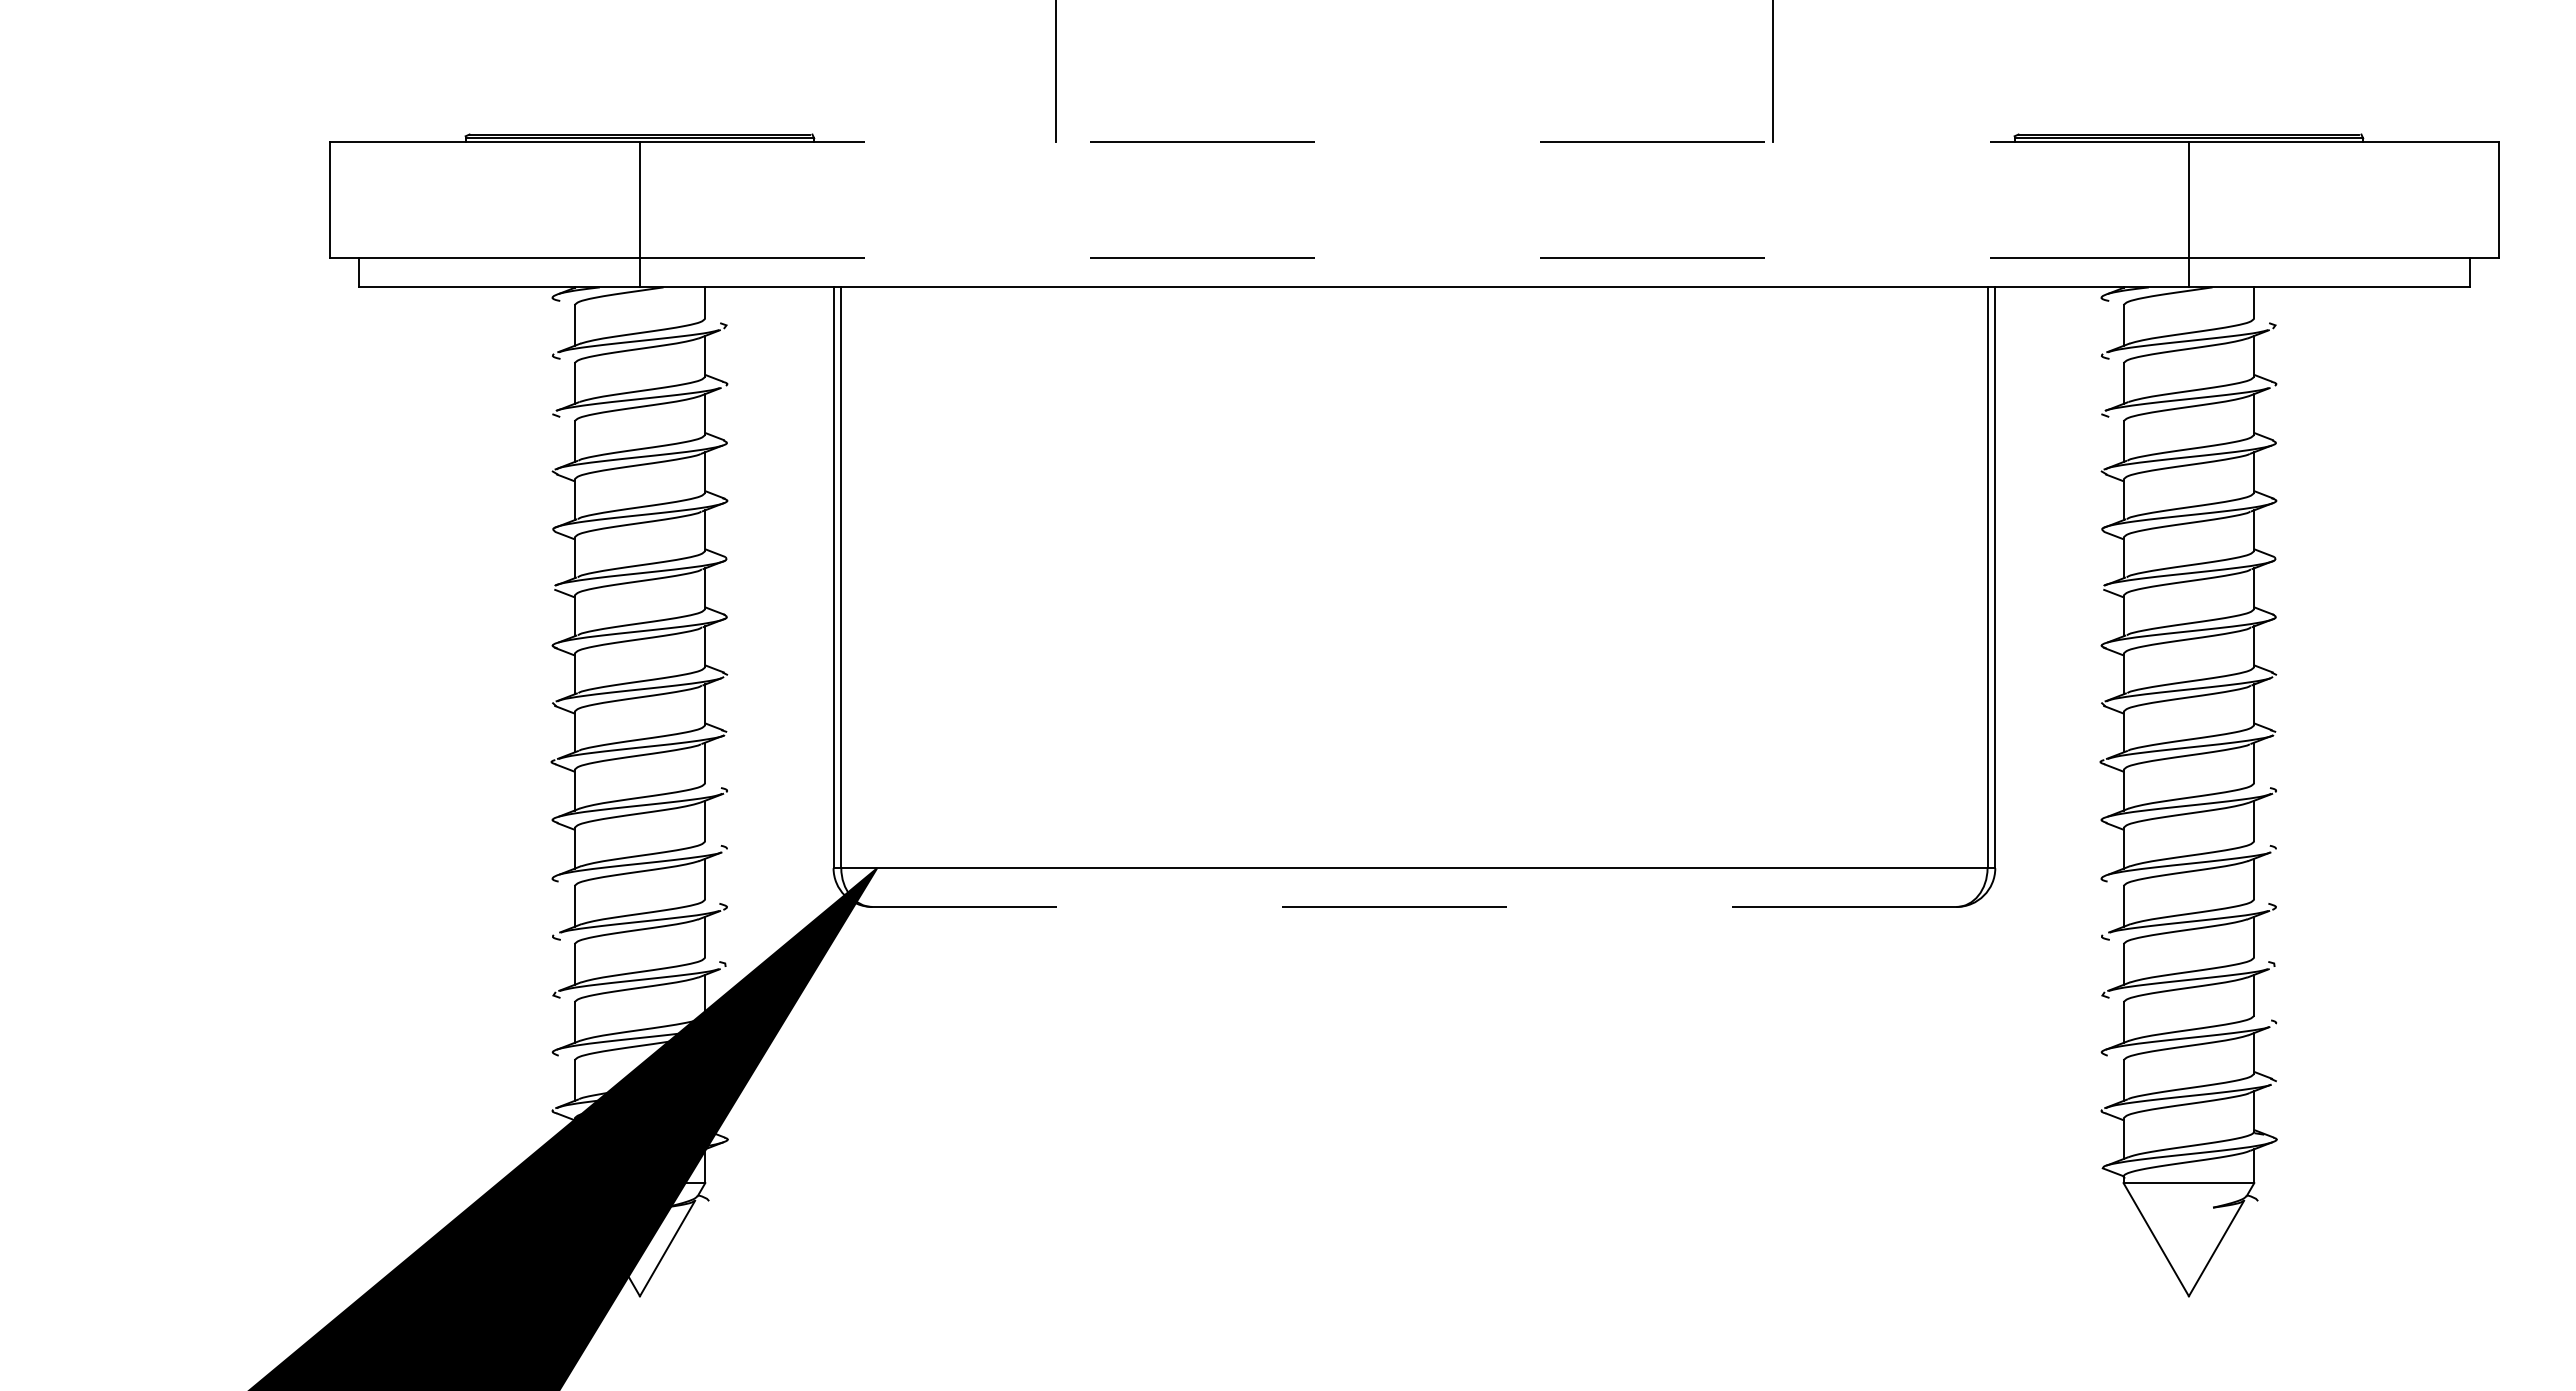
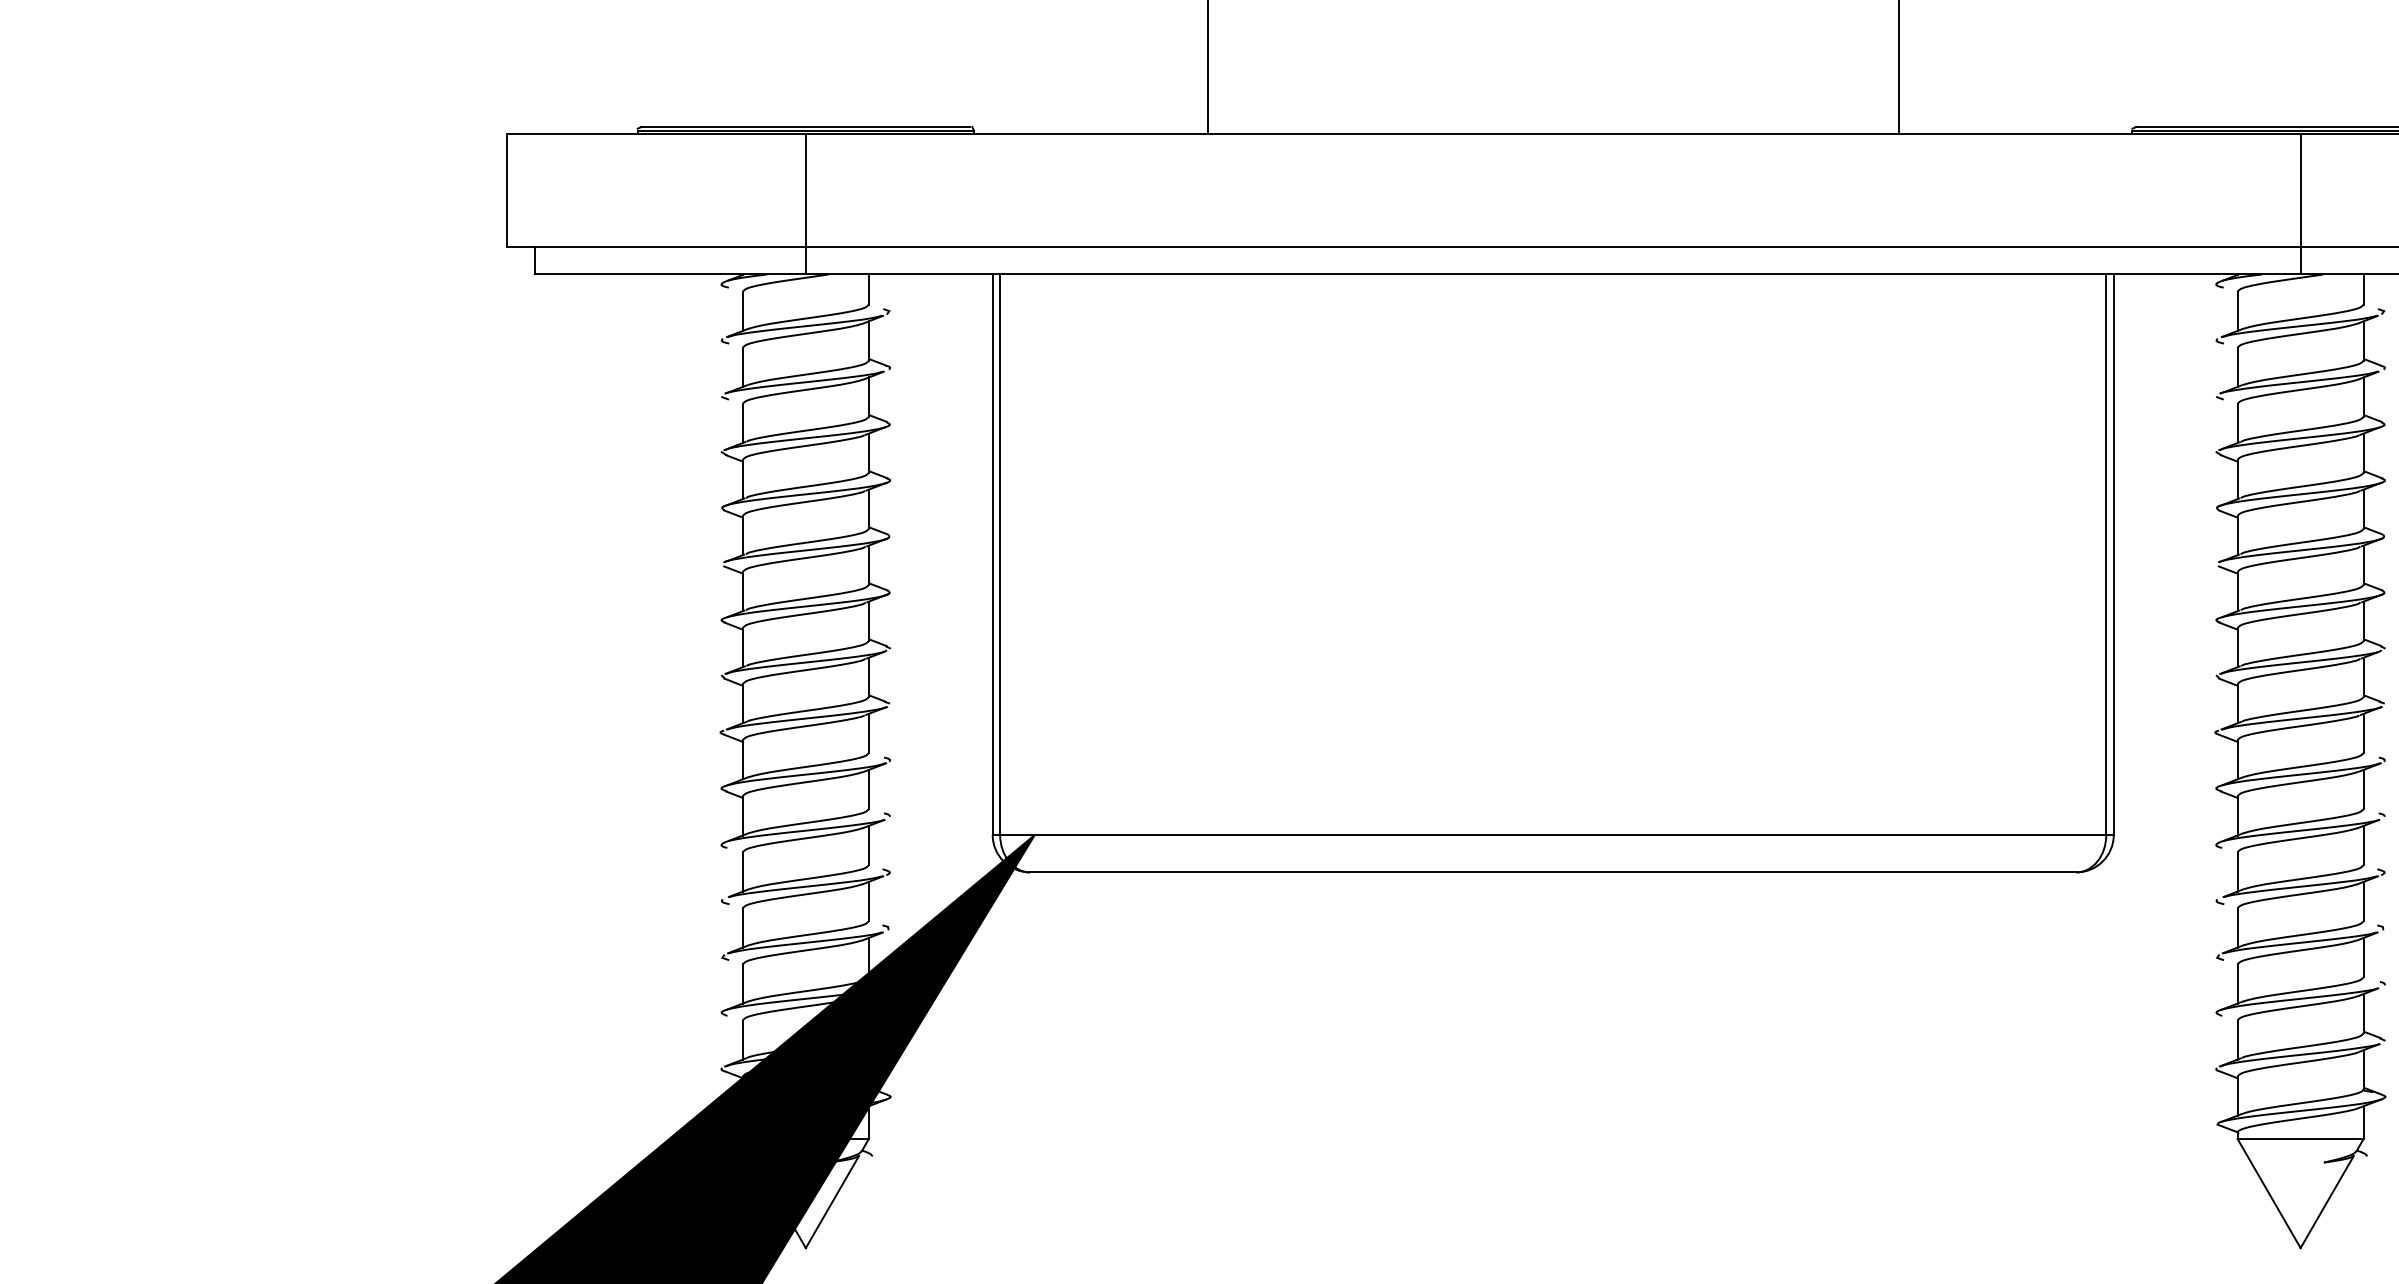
line: (1414, 142) -> (1553, 134), dashed -> solid
line: (1414, 258) -> (1553, 246), dashed -> solid
line: (1413, 906) -> (1552, 871), dashed -> solid

